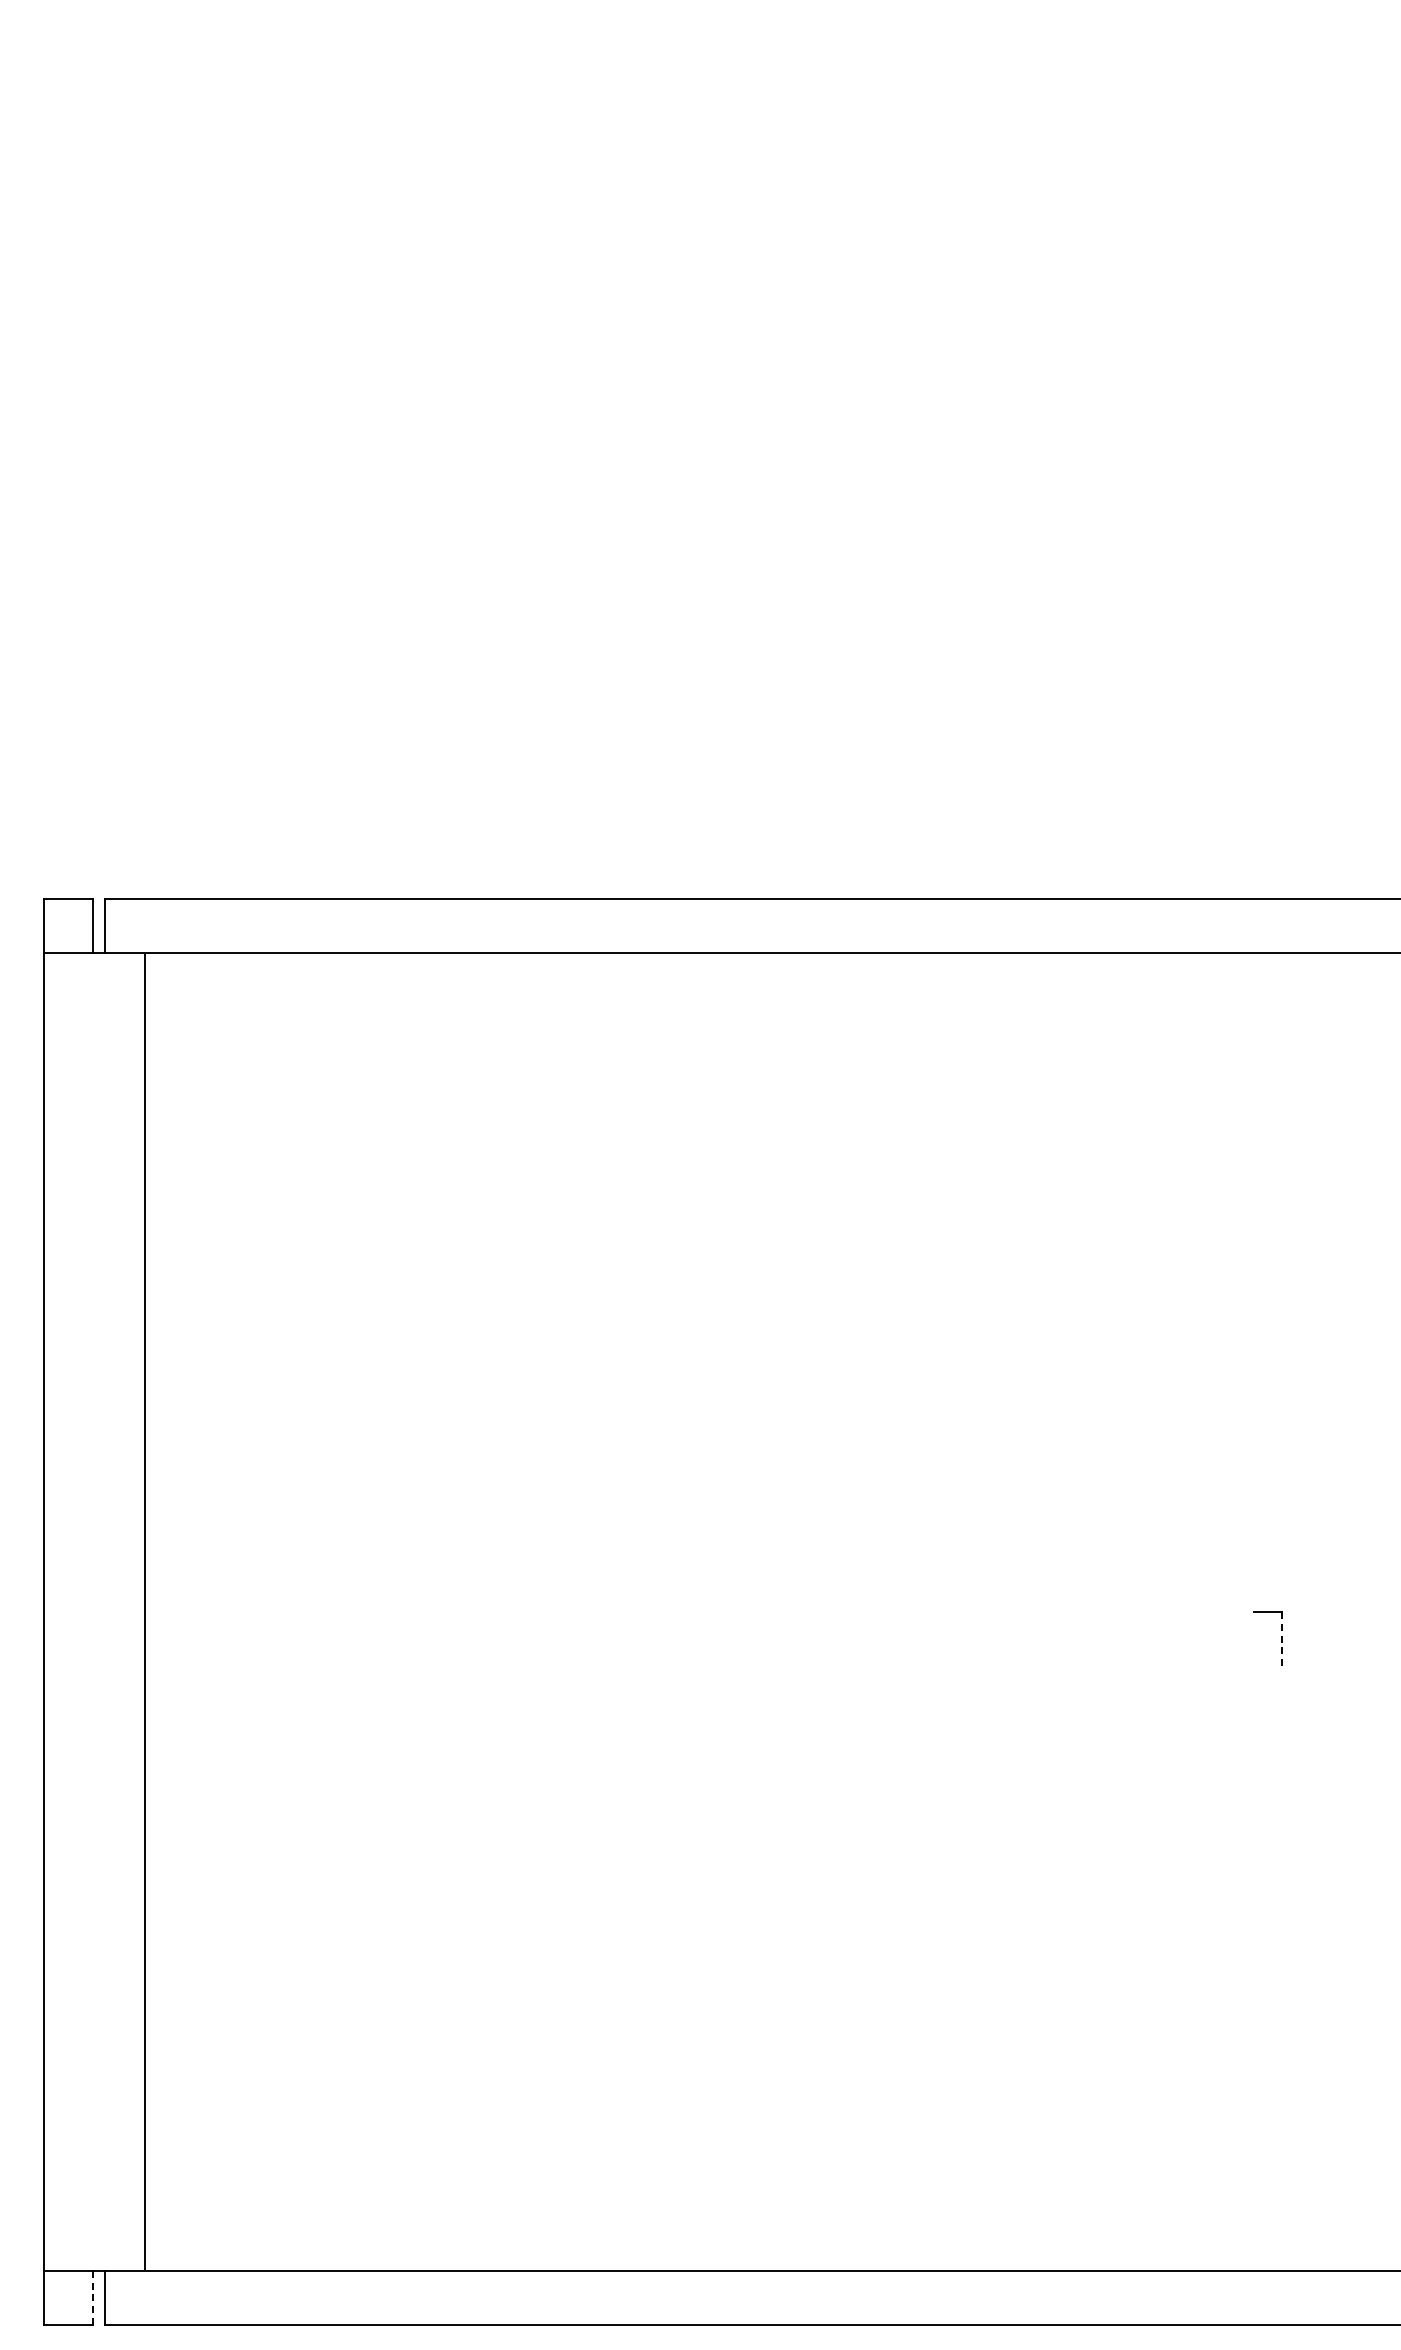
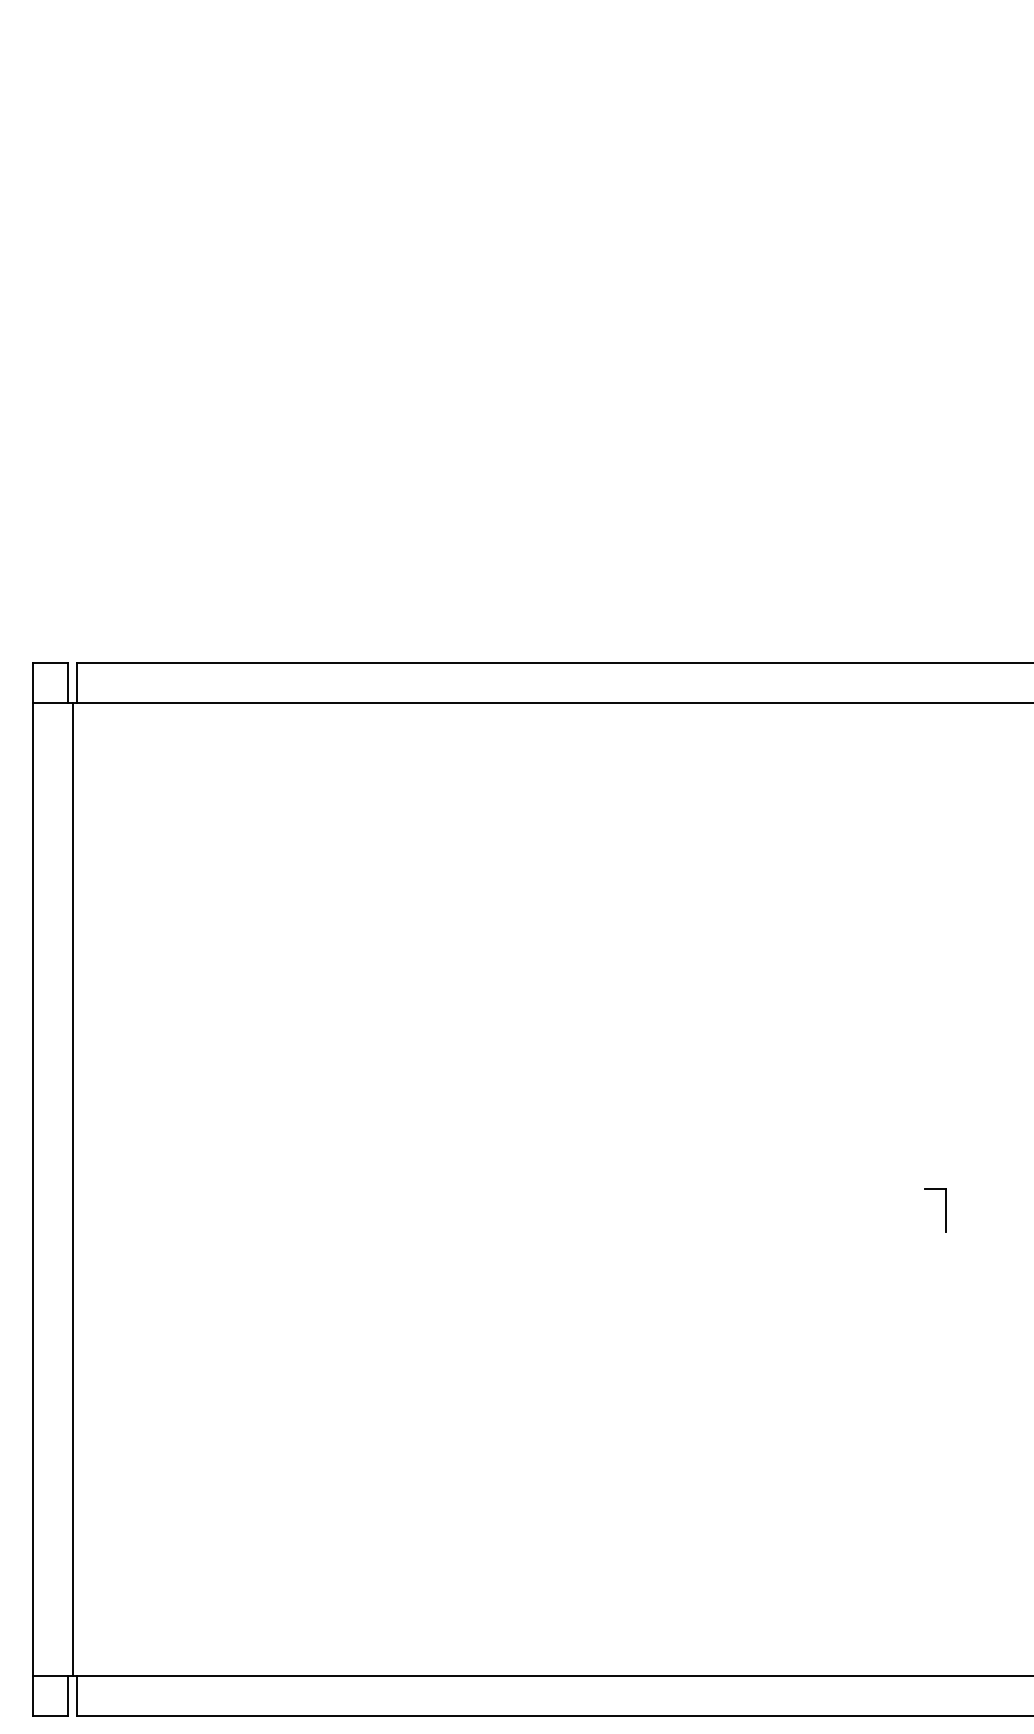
line: (144, 1611) -> (72, 1189), moved
line: (1282, 1640) -> (946, 1210), dashed -> solid
line: (92, 2298) -> (68, 1696), dashed -> solid

